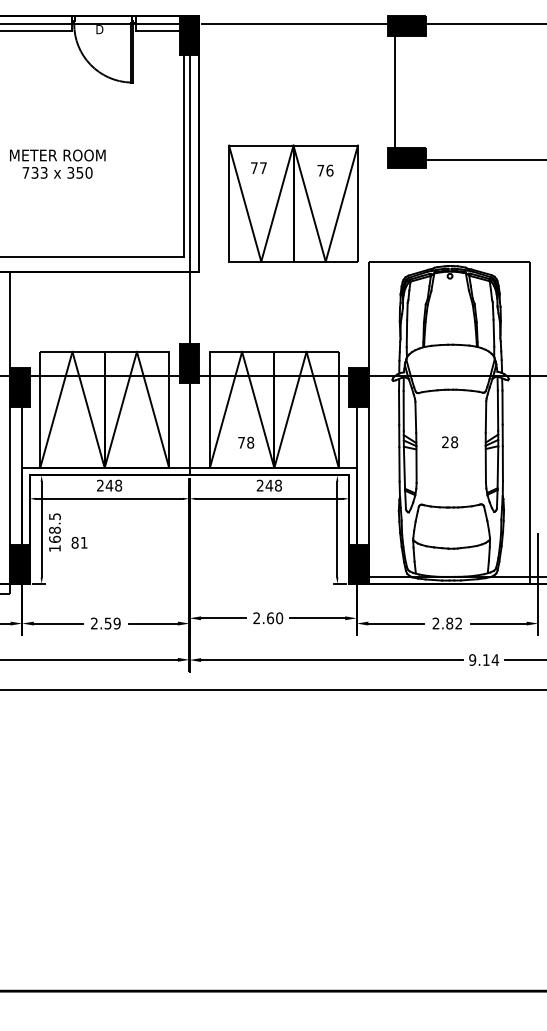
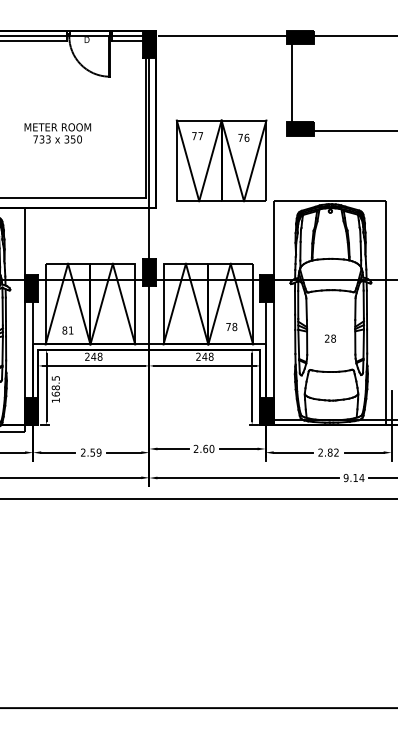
text: (450, 442) -> (330, 338), moved
text: (245, 443) -> (231, 327), moved
text: (78, 542) -> (67, 330), moved

